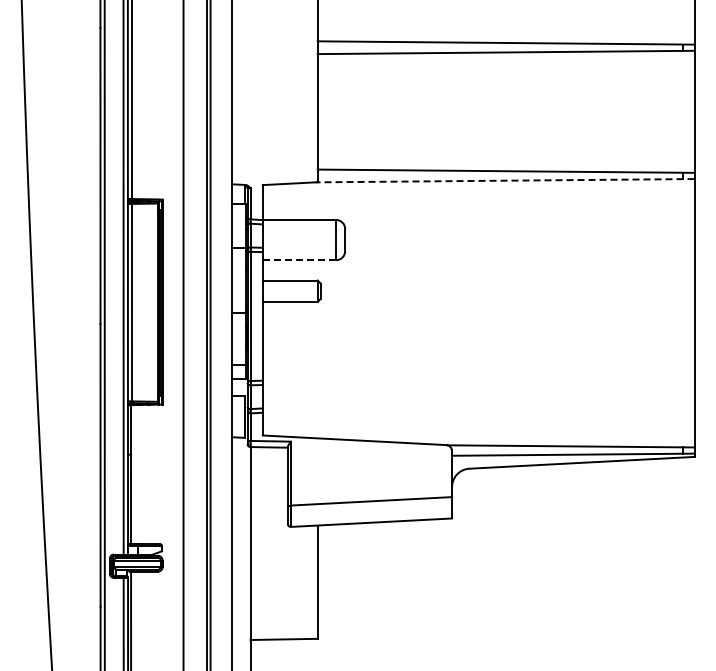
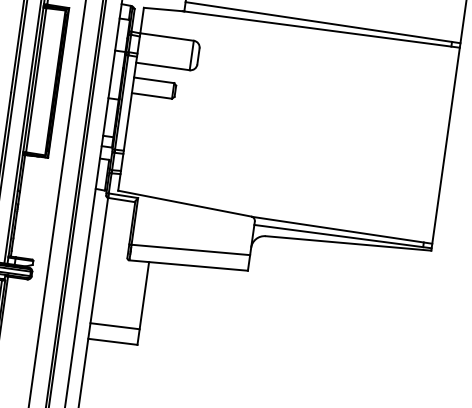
line: (504, 180) -> (320, 29), dashed -> solid
line: (299, 260) -> (162, 66), dashed -> solid
line: (283, 617) -> (114, 325), added

